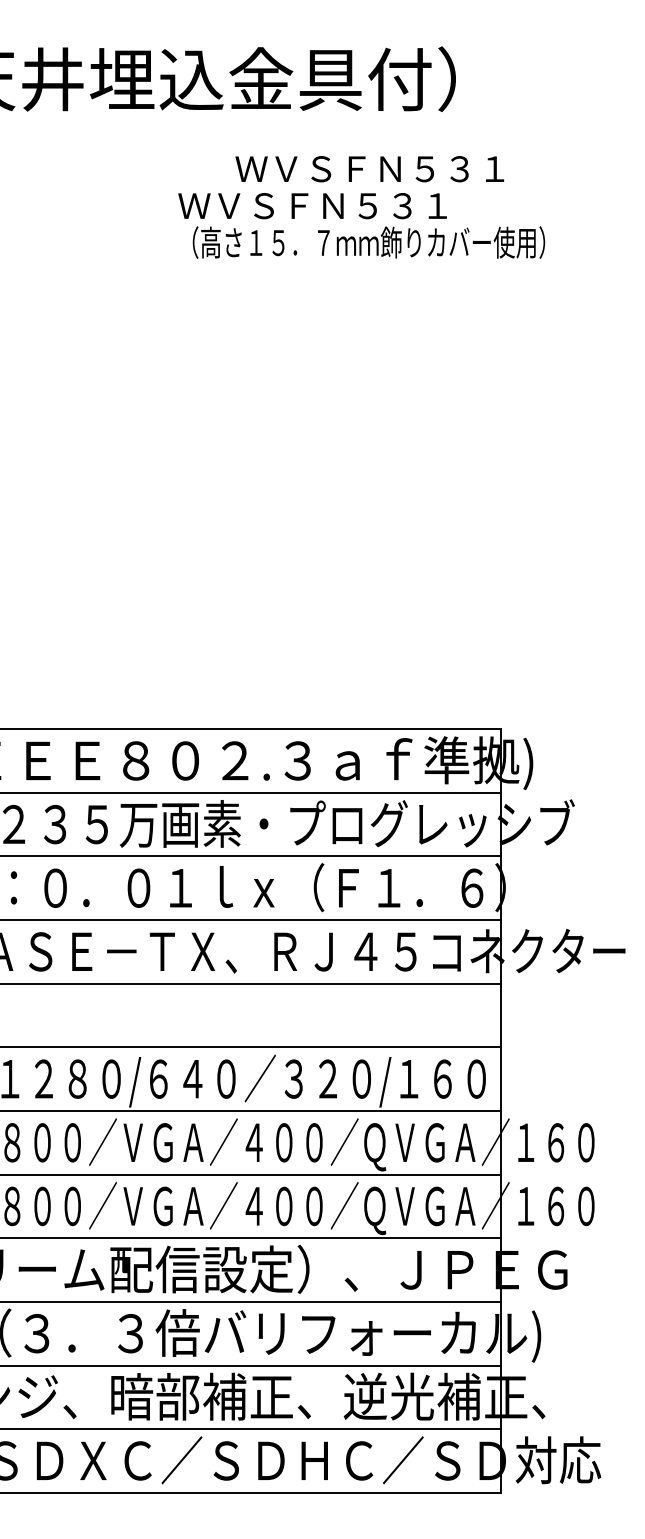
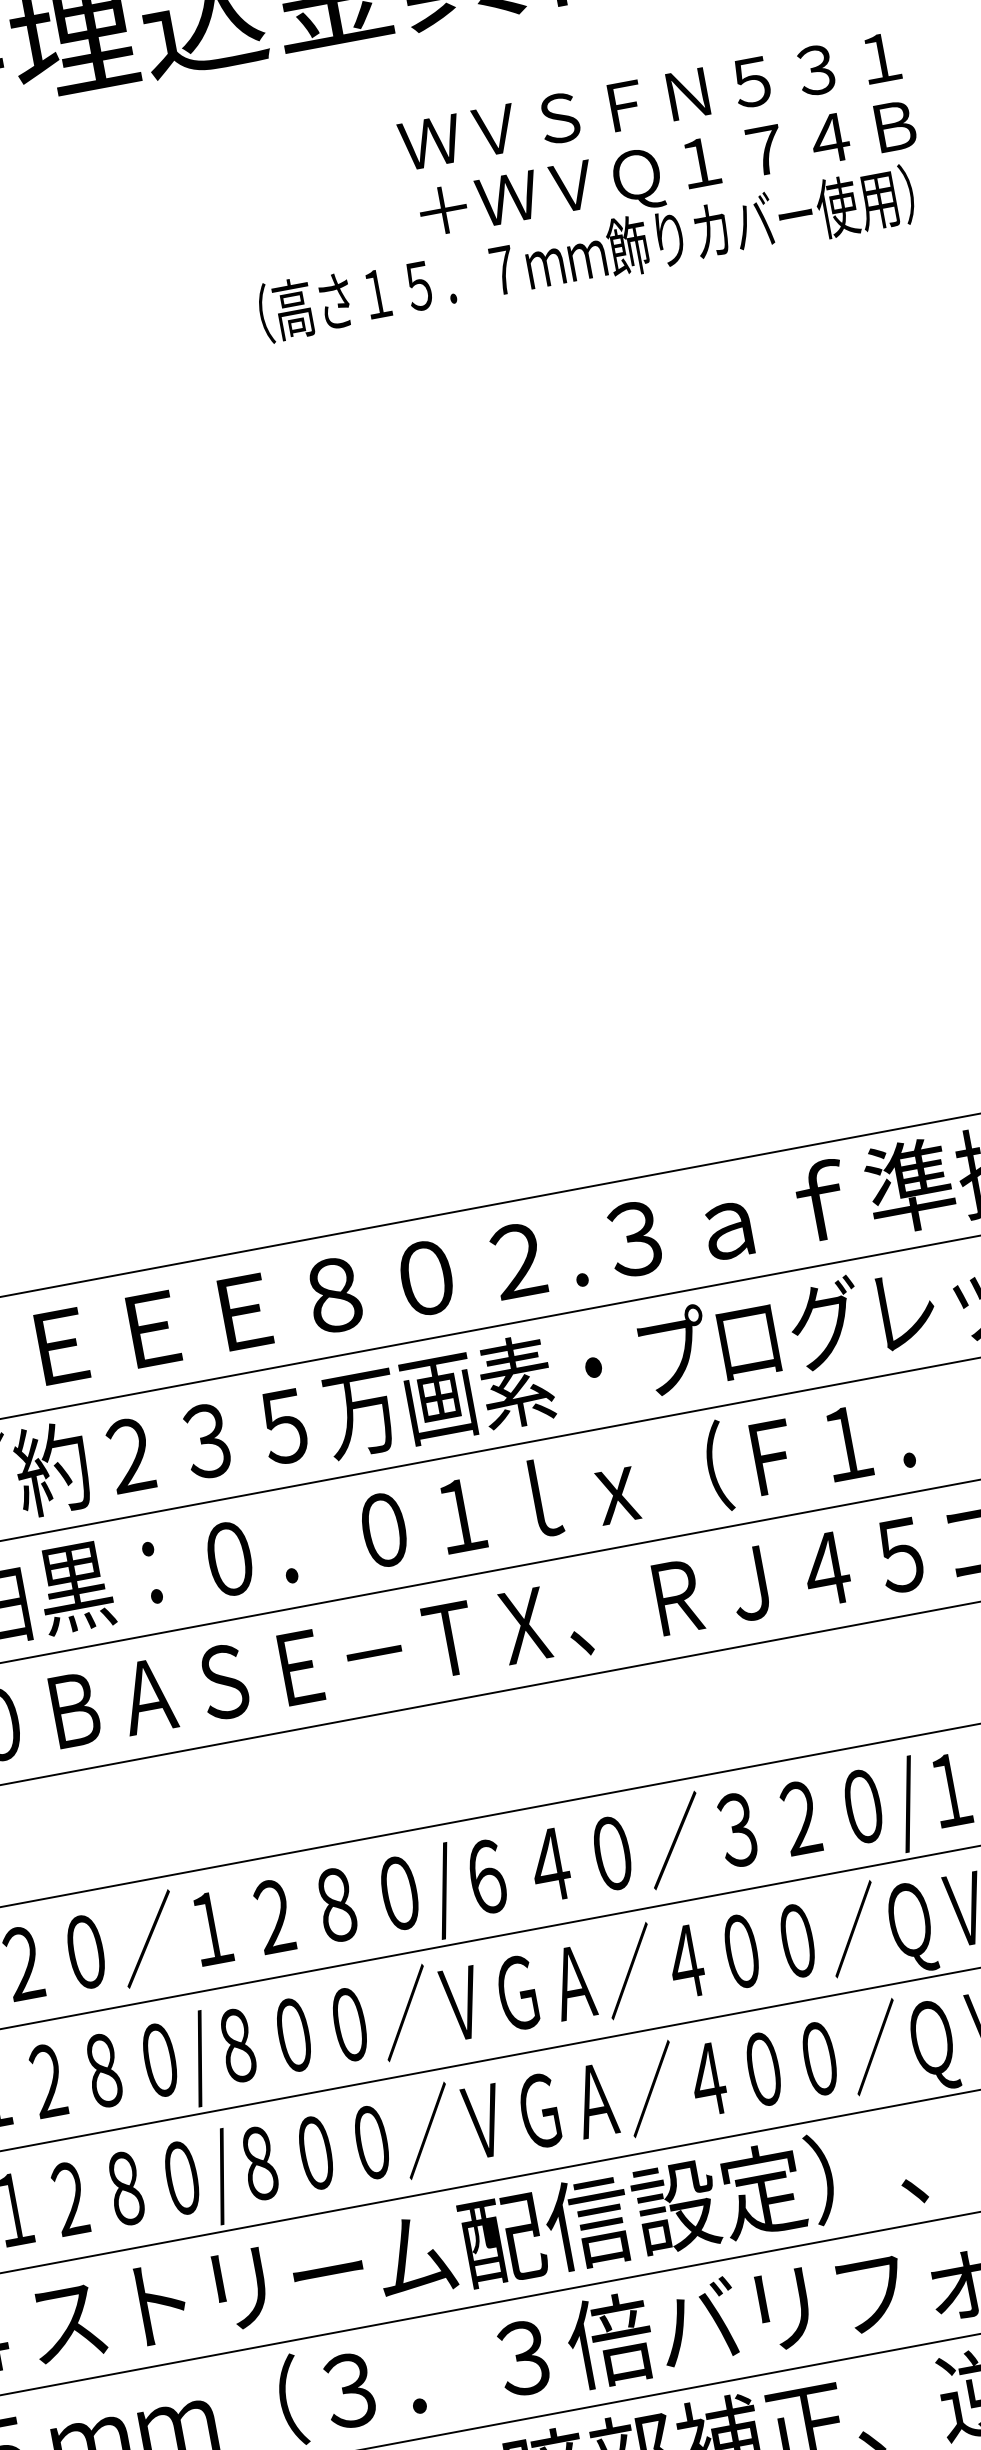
text: (369, 169) -> (649, 102), moved
text: (365, 209) -> (568, 193), ＷＶＳＦＮ５３１ -> ＋ＷＶＱ１７４Ｂ

